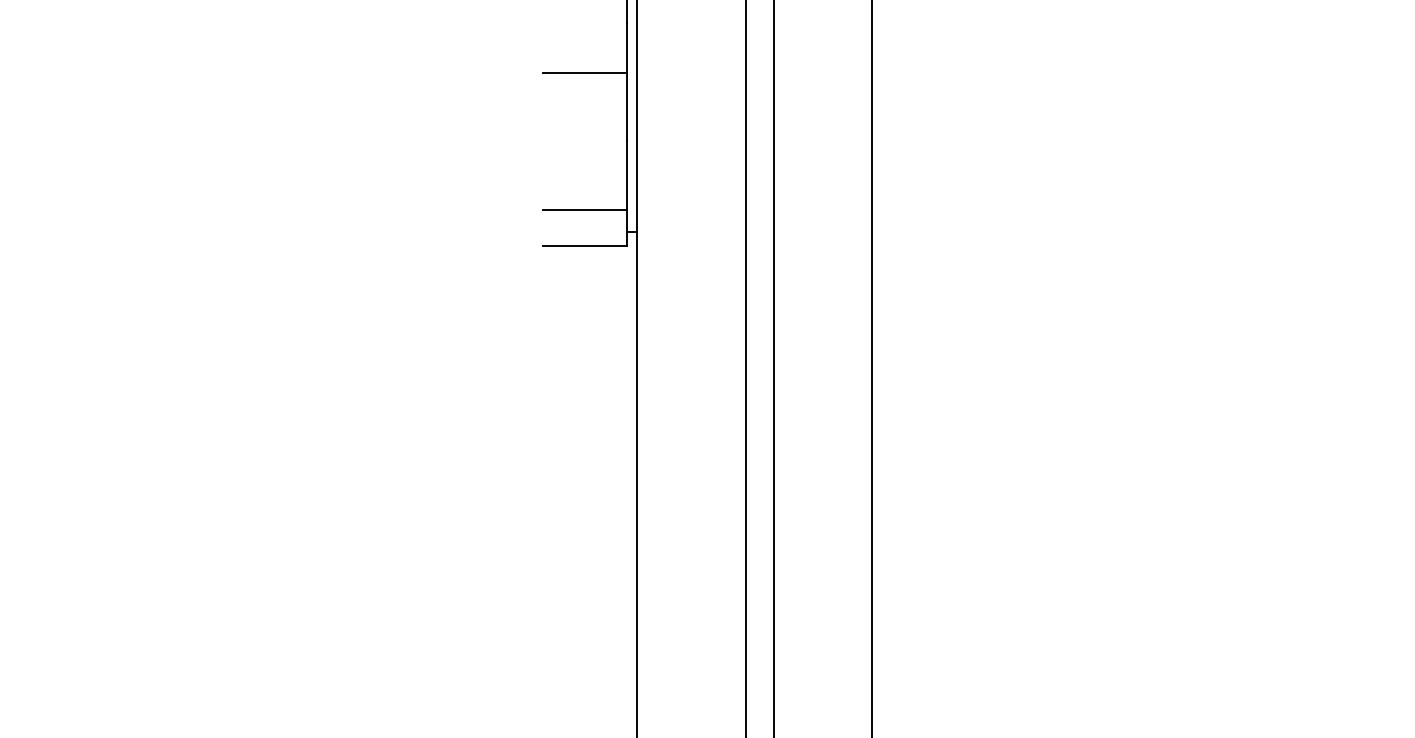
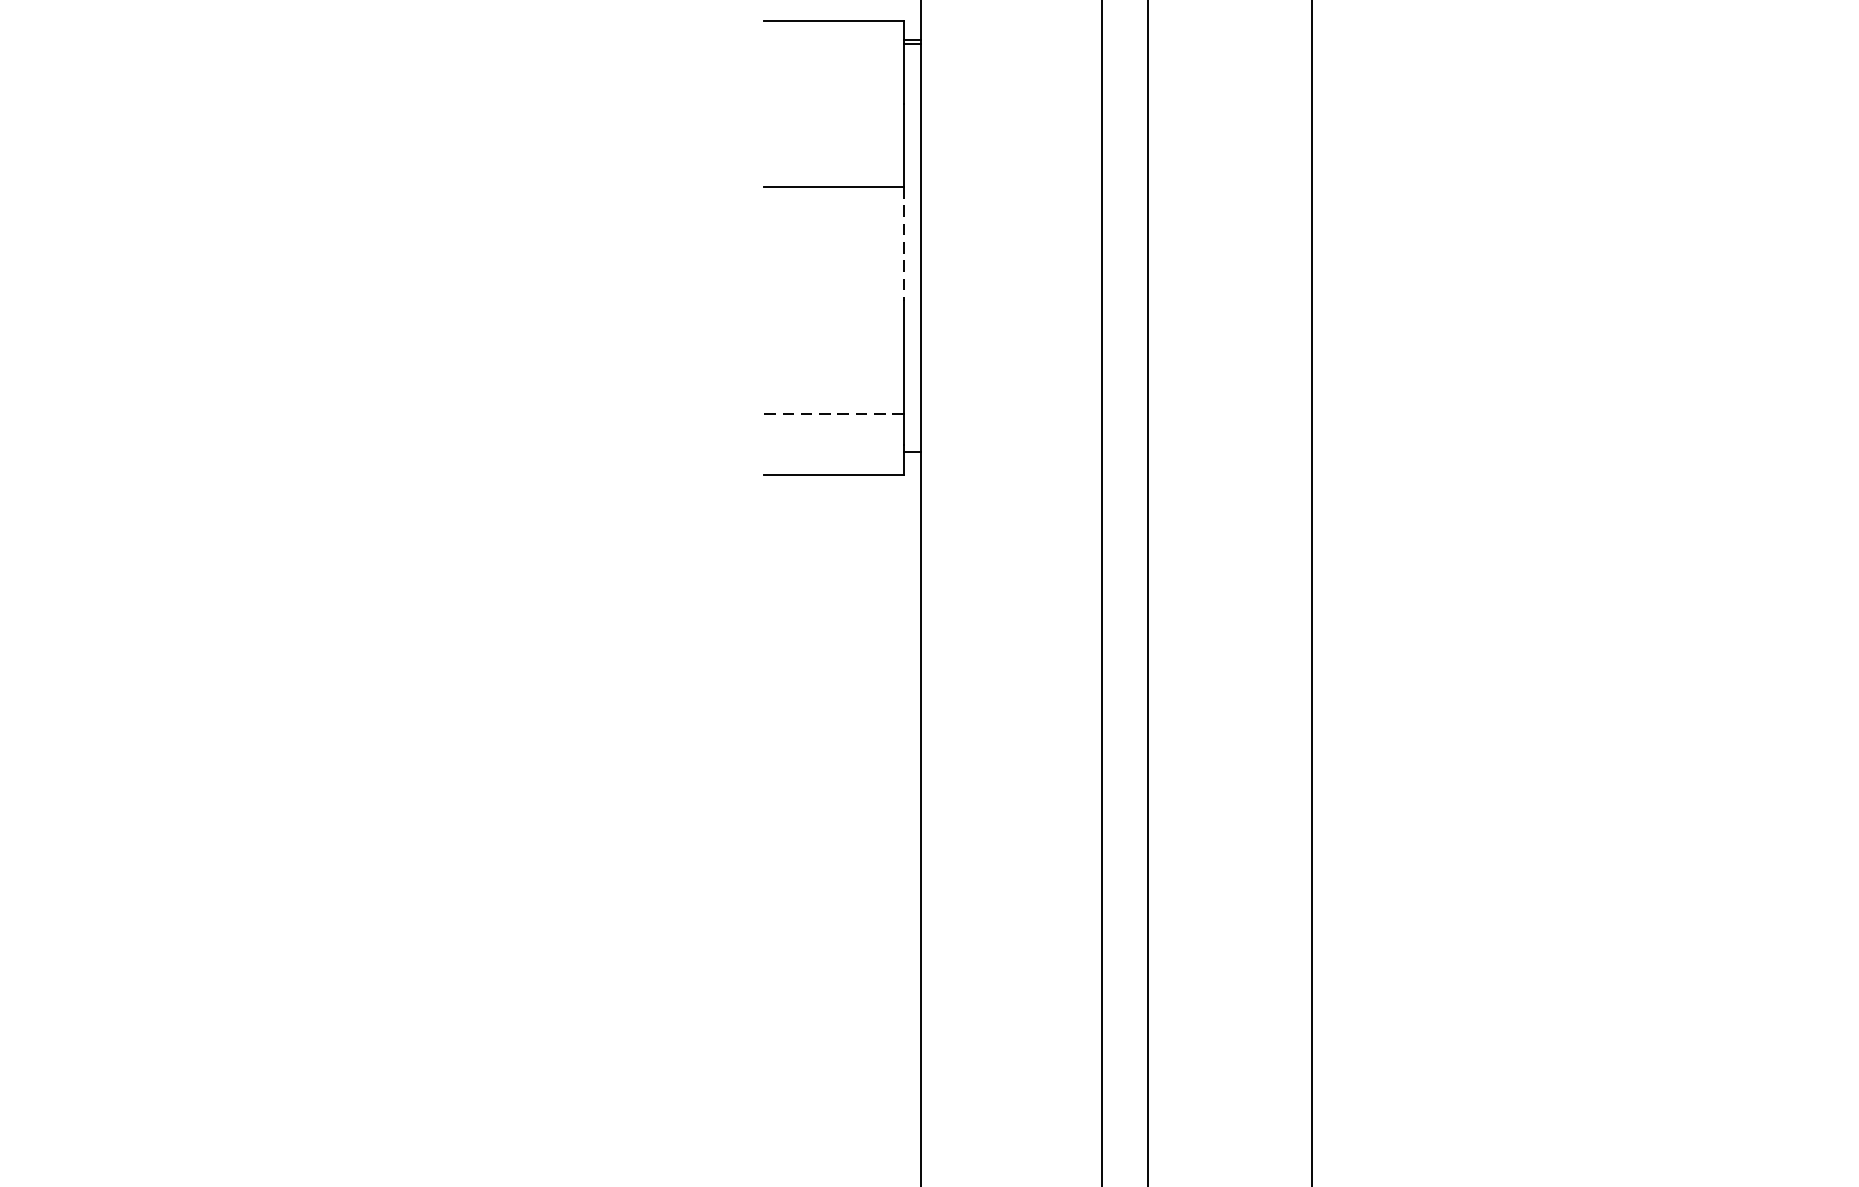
line: (626, 107) -> (903, 244), solid -> dashed
line: (584, 209) -> (833, 414), solid -> dashed

